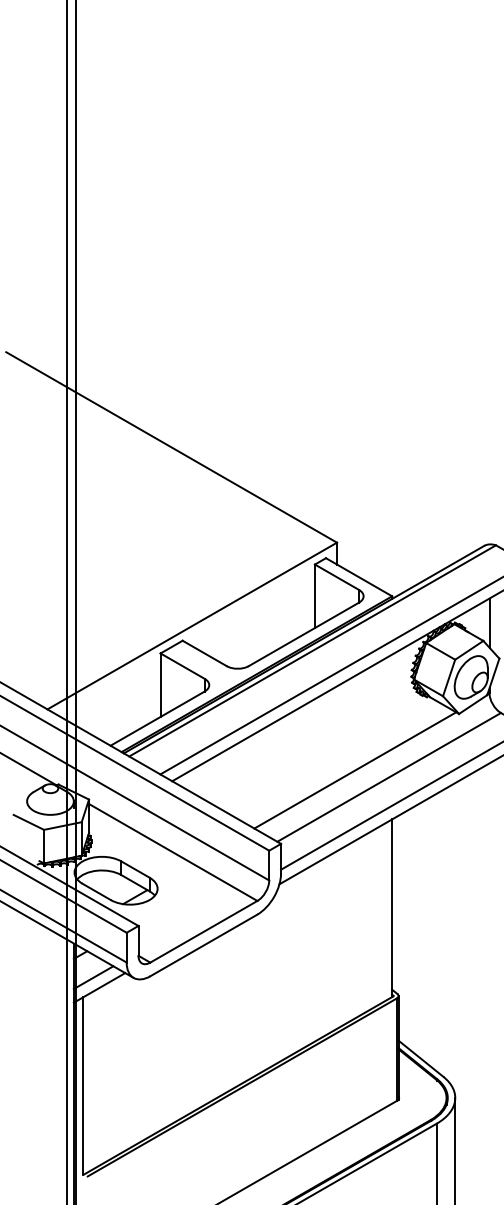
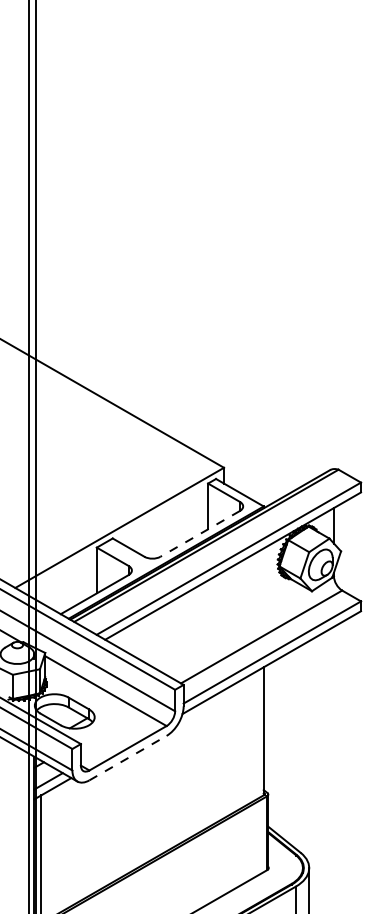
line: (304, 633) -> (200, 533), solid -> dashed
line: (354, 769) -> (236, 631), removed
line: (204, 945) -> (128, 758), solid -> dashed

